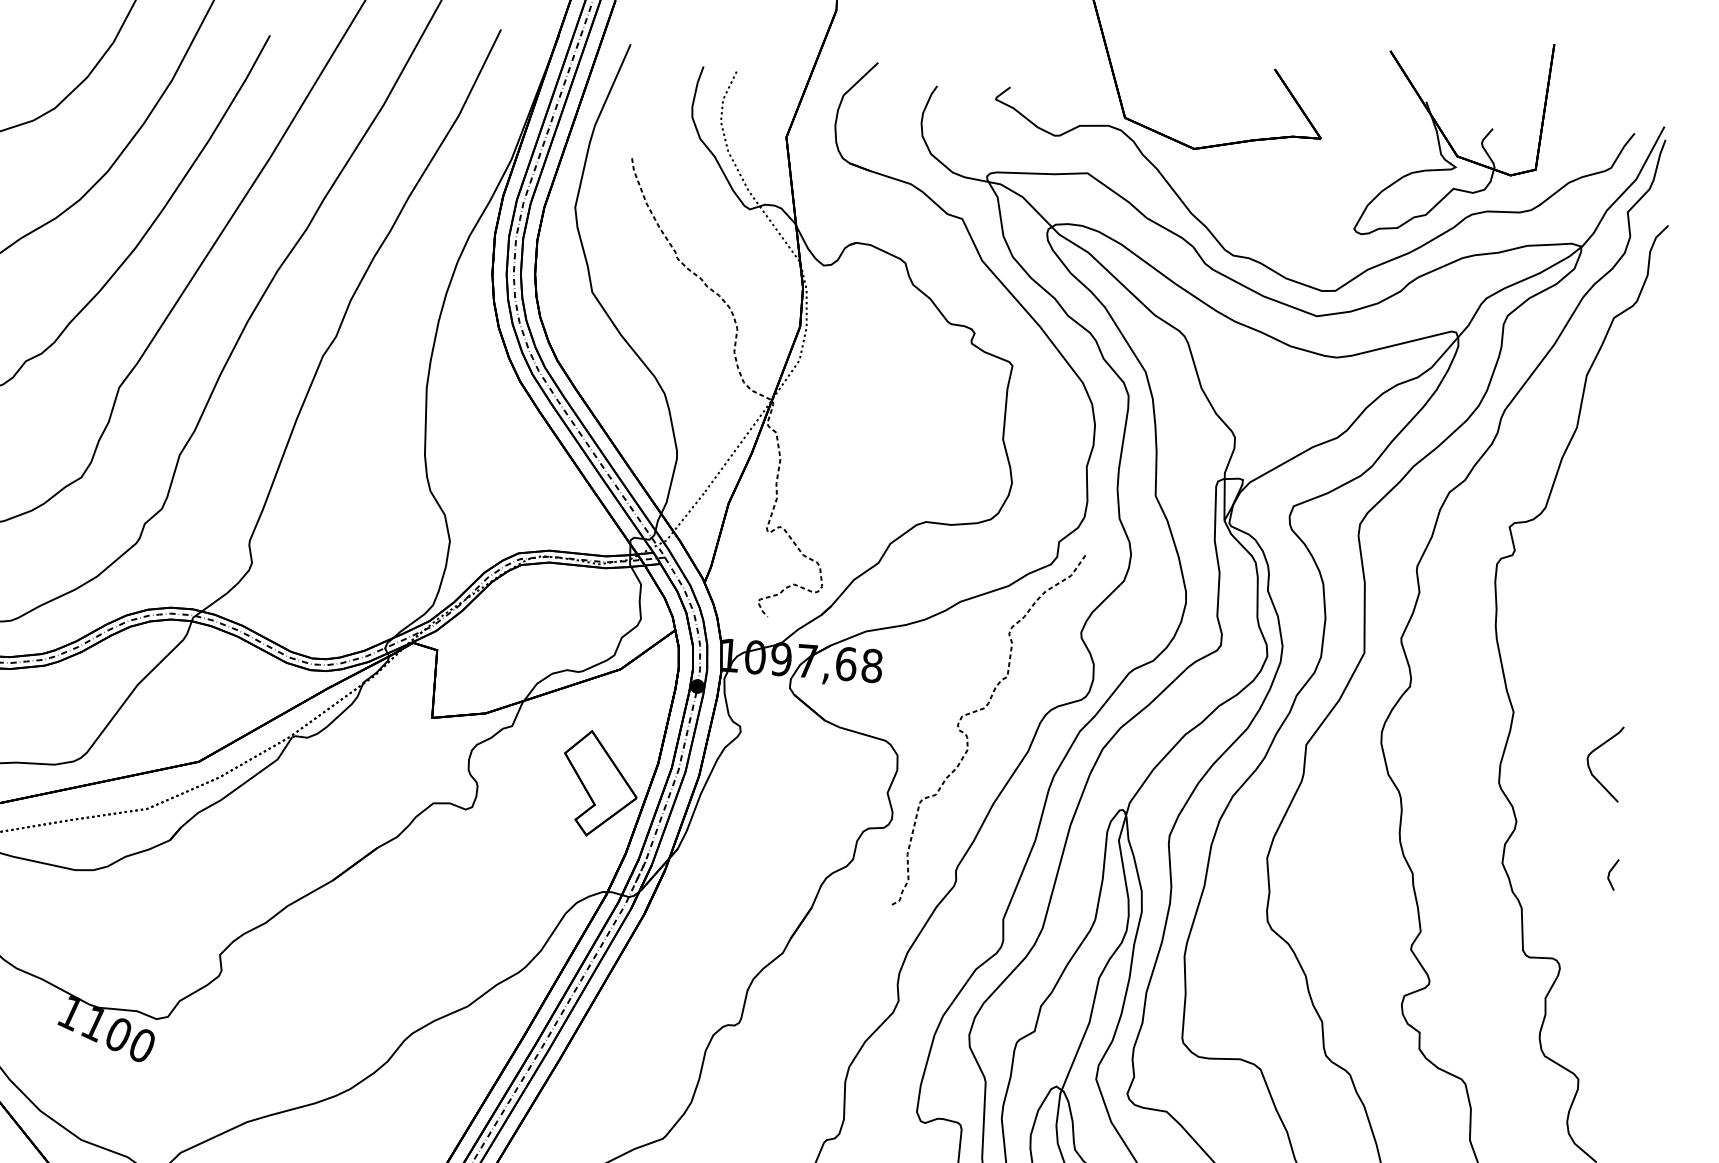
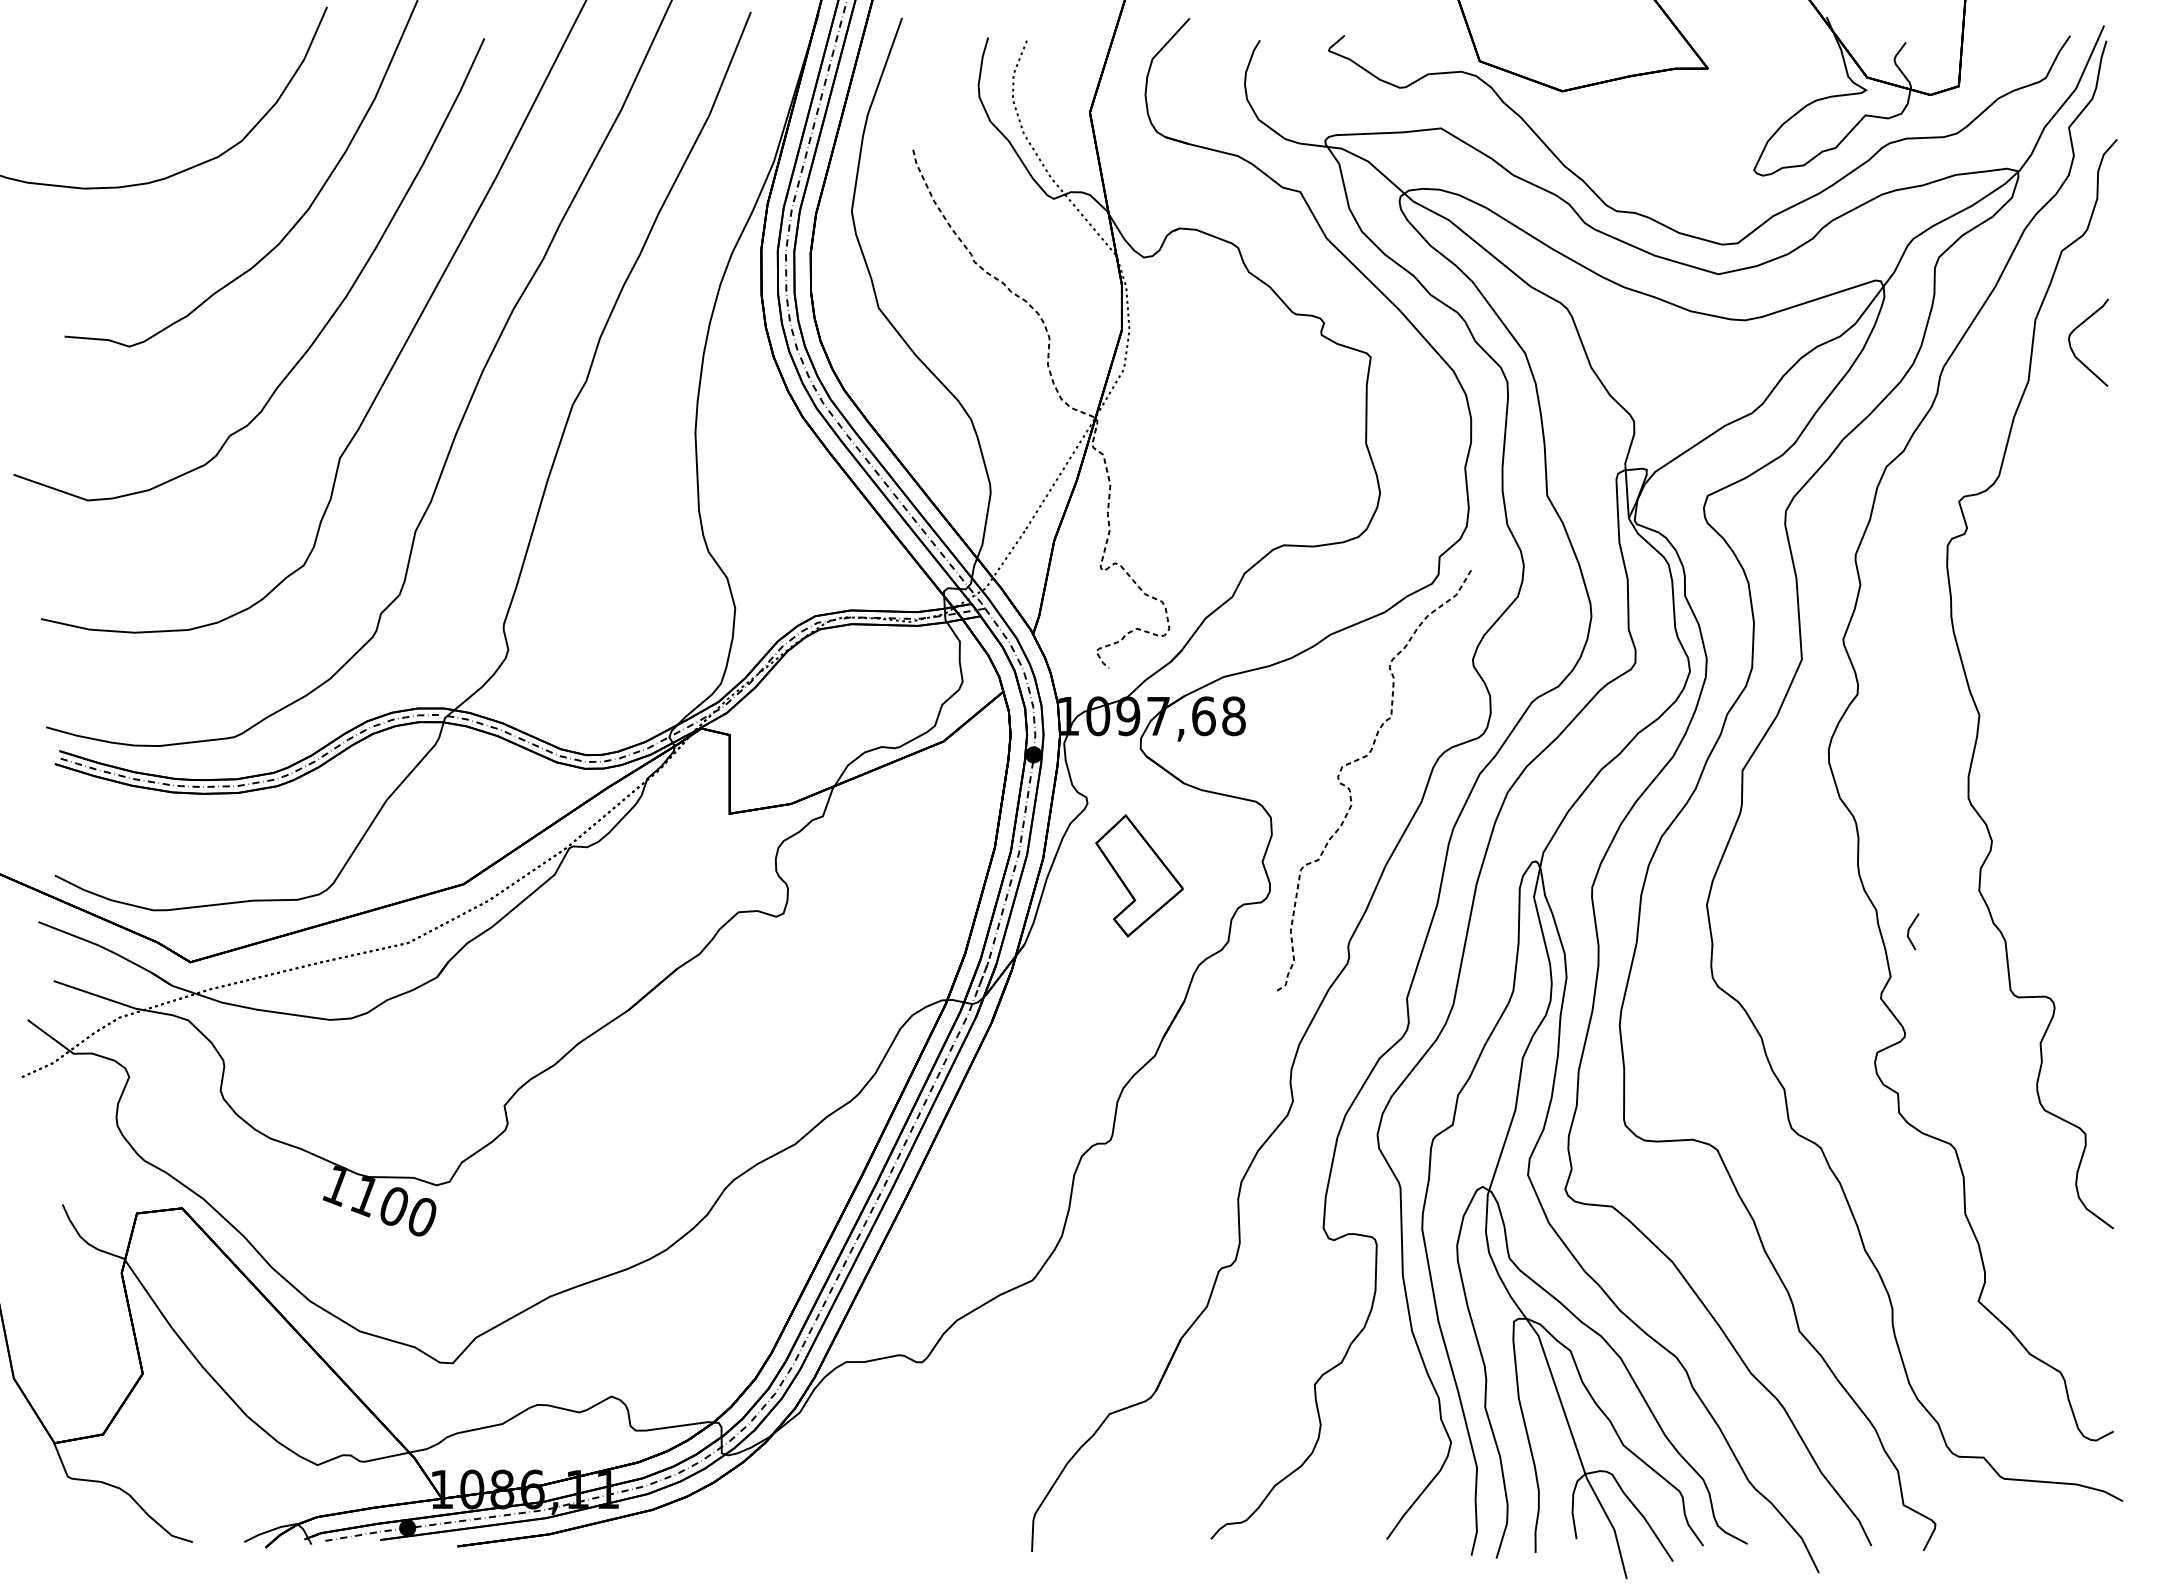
curve: (1590, 769) -> (2073, 350), moved
part: (600, 783) -> (1139, 875), moved
line: (1609, 874) -> (1909, 931), moved

